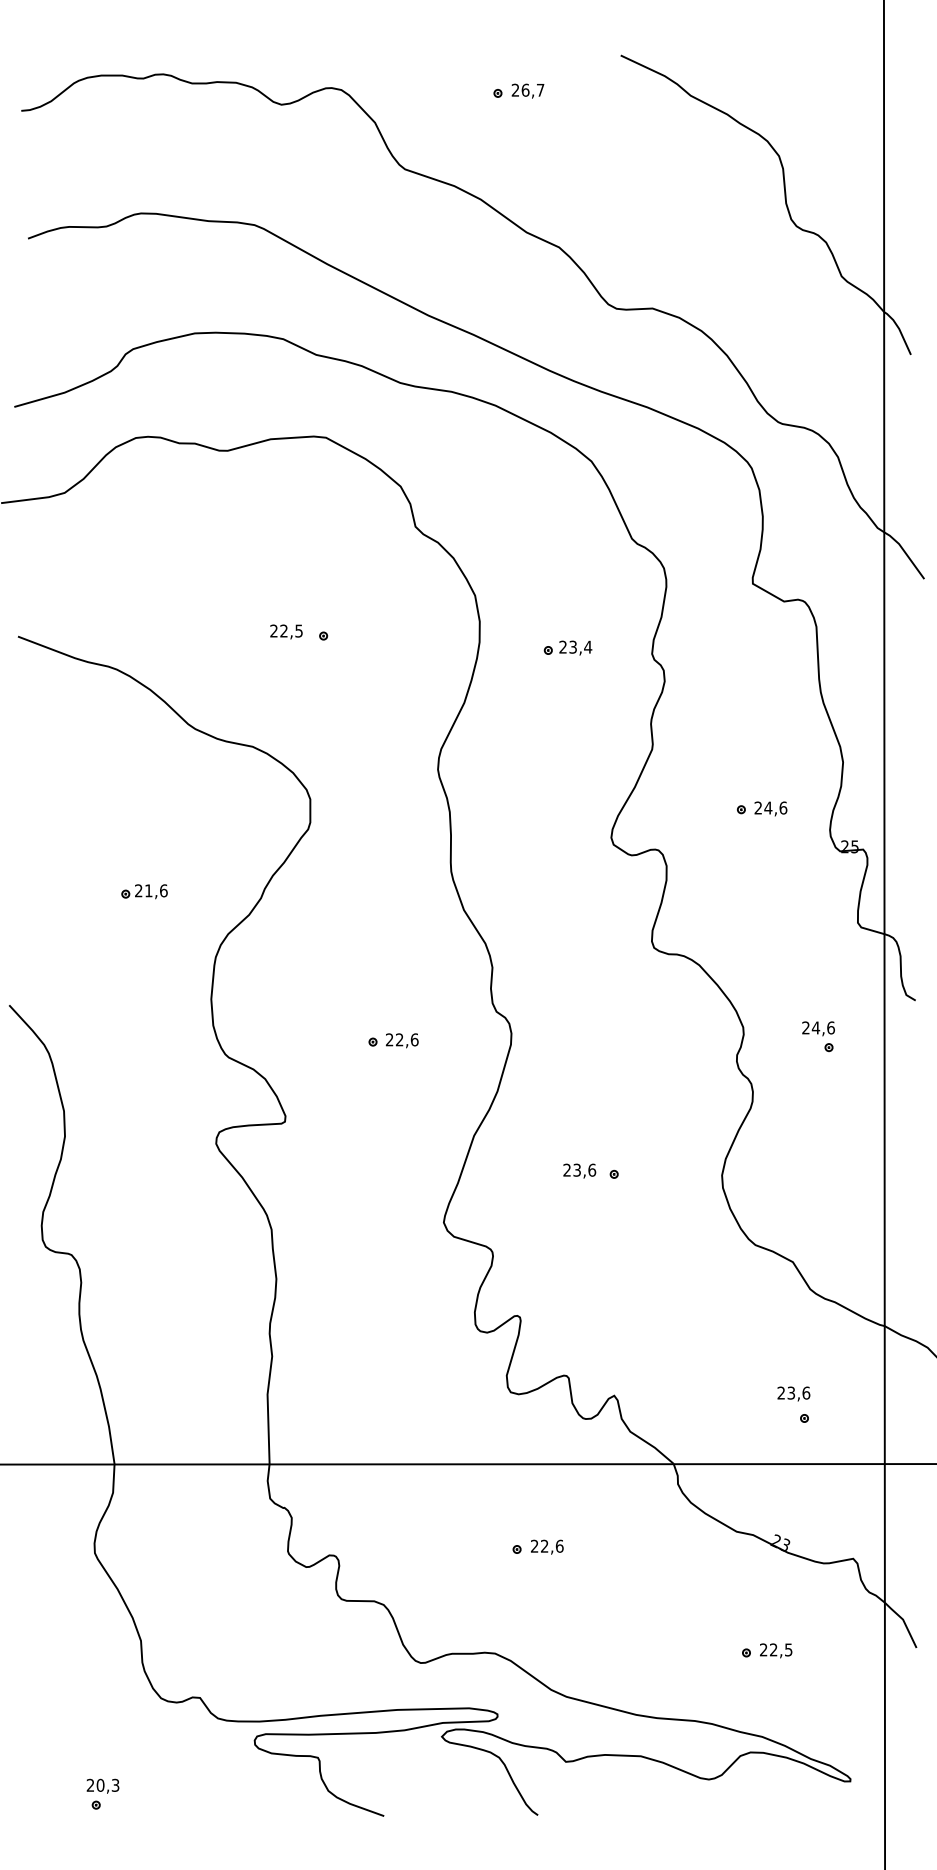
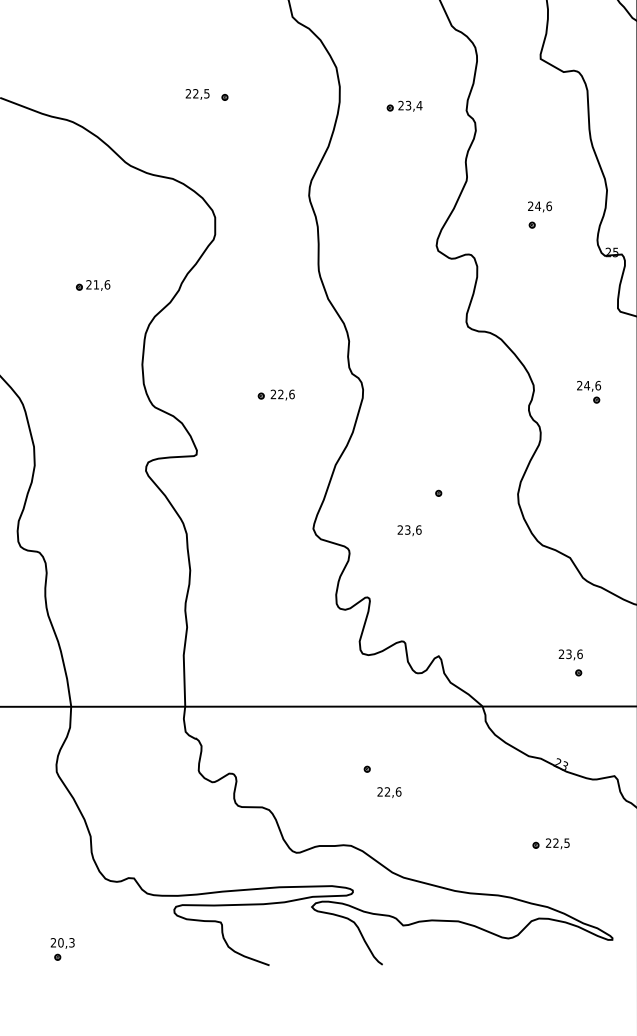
text: (770, 808) -> (539, 206), moved
text: (579, 1170) -> (409, 530), moved
text: (547, 1546) -> (389, 792), moved

